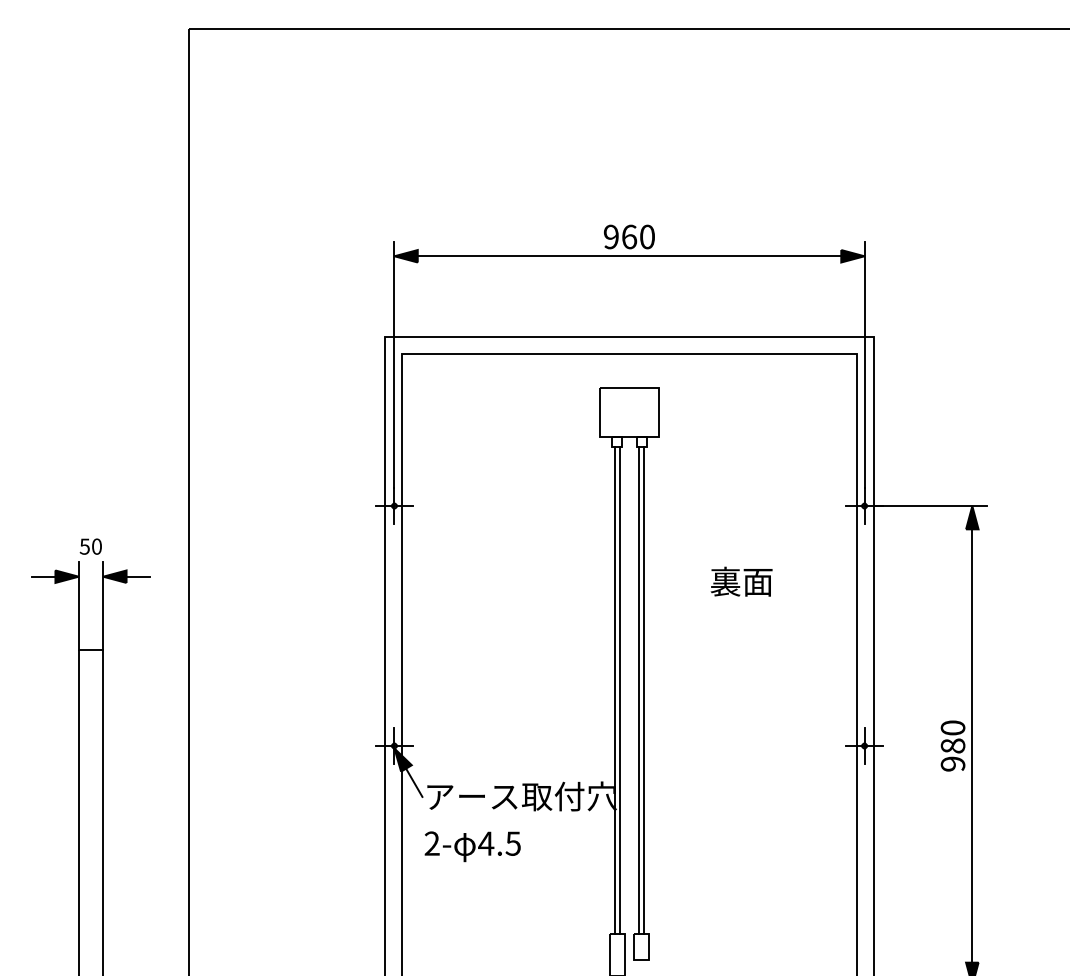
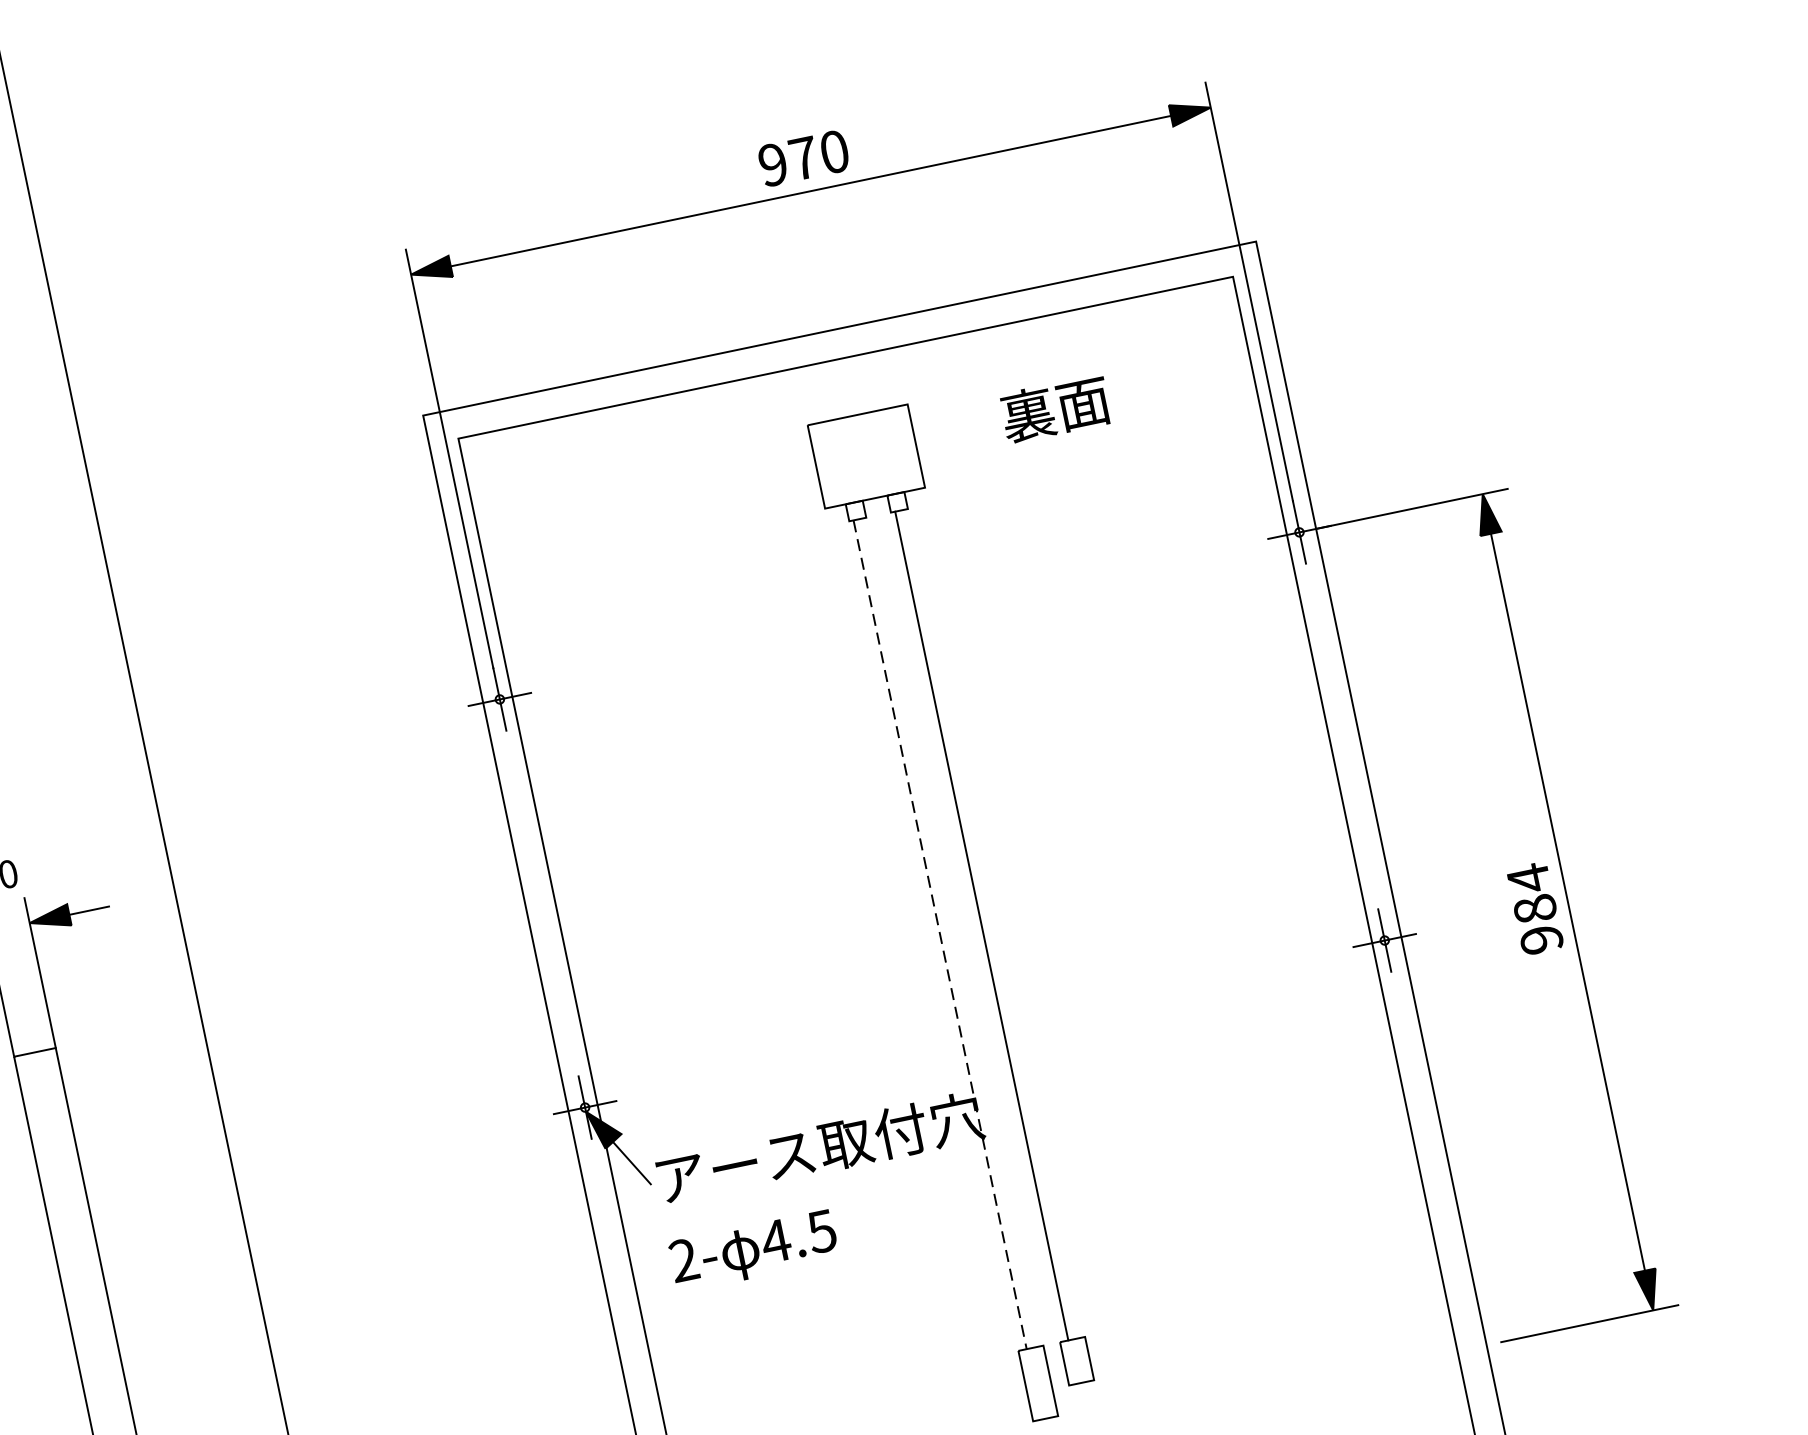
text: (629, 236) -> (803, 157), 960 -> 970
text: (741, 581) -> (1055, 408), moved
line: (614, 690) -> (939, 934), solid -> dashed
line: (619, 690) -> (948, 933), removed
line: (644, 690) -> (990, 924), removed
text: (952, 728) -> (1528, 879), 980 -> 984

